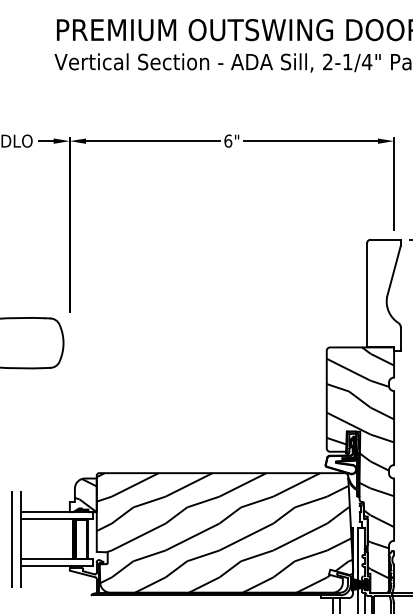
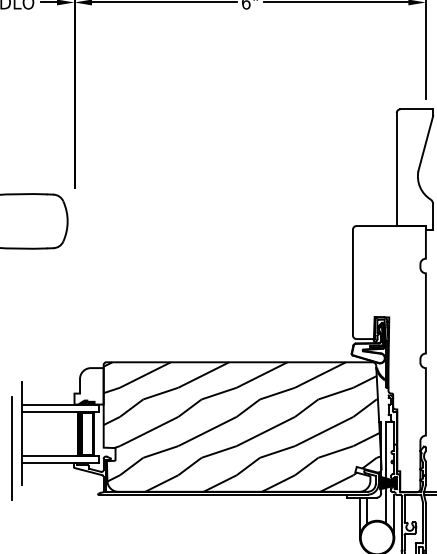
hatch: (360, 462) -> (389, 350), removed
hatch: (85, 495) -> (91, 386), removed
line: (11, 539) -> (11, 449), moved

